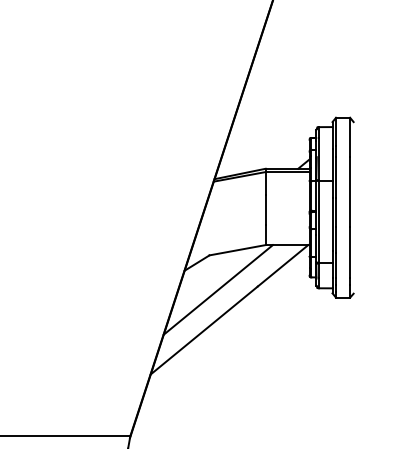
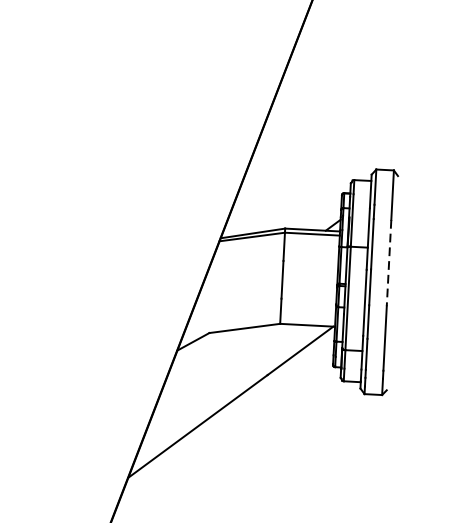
line: (350, 191) -> (389, 262), solid -> dashed
line: (217, 289) -> (217, 376), removed

